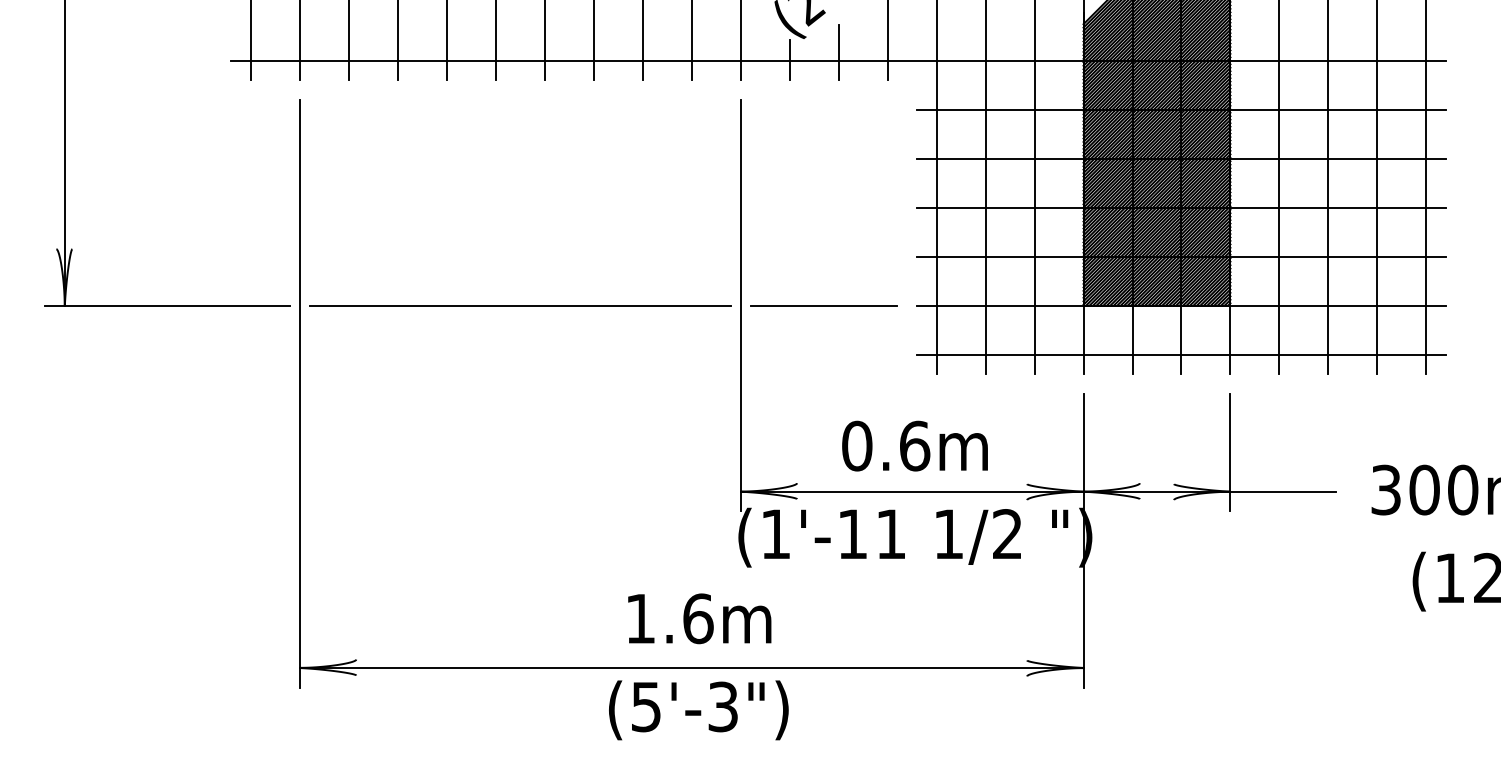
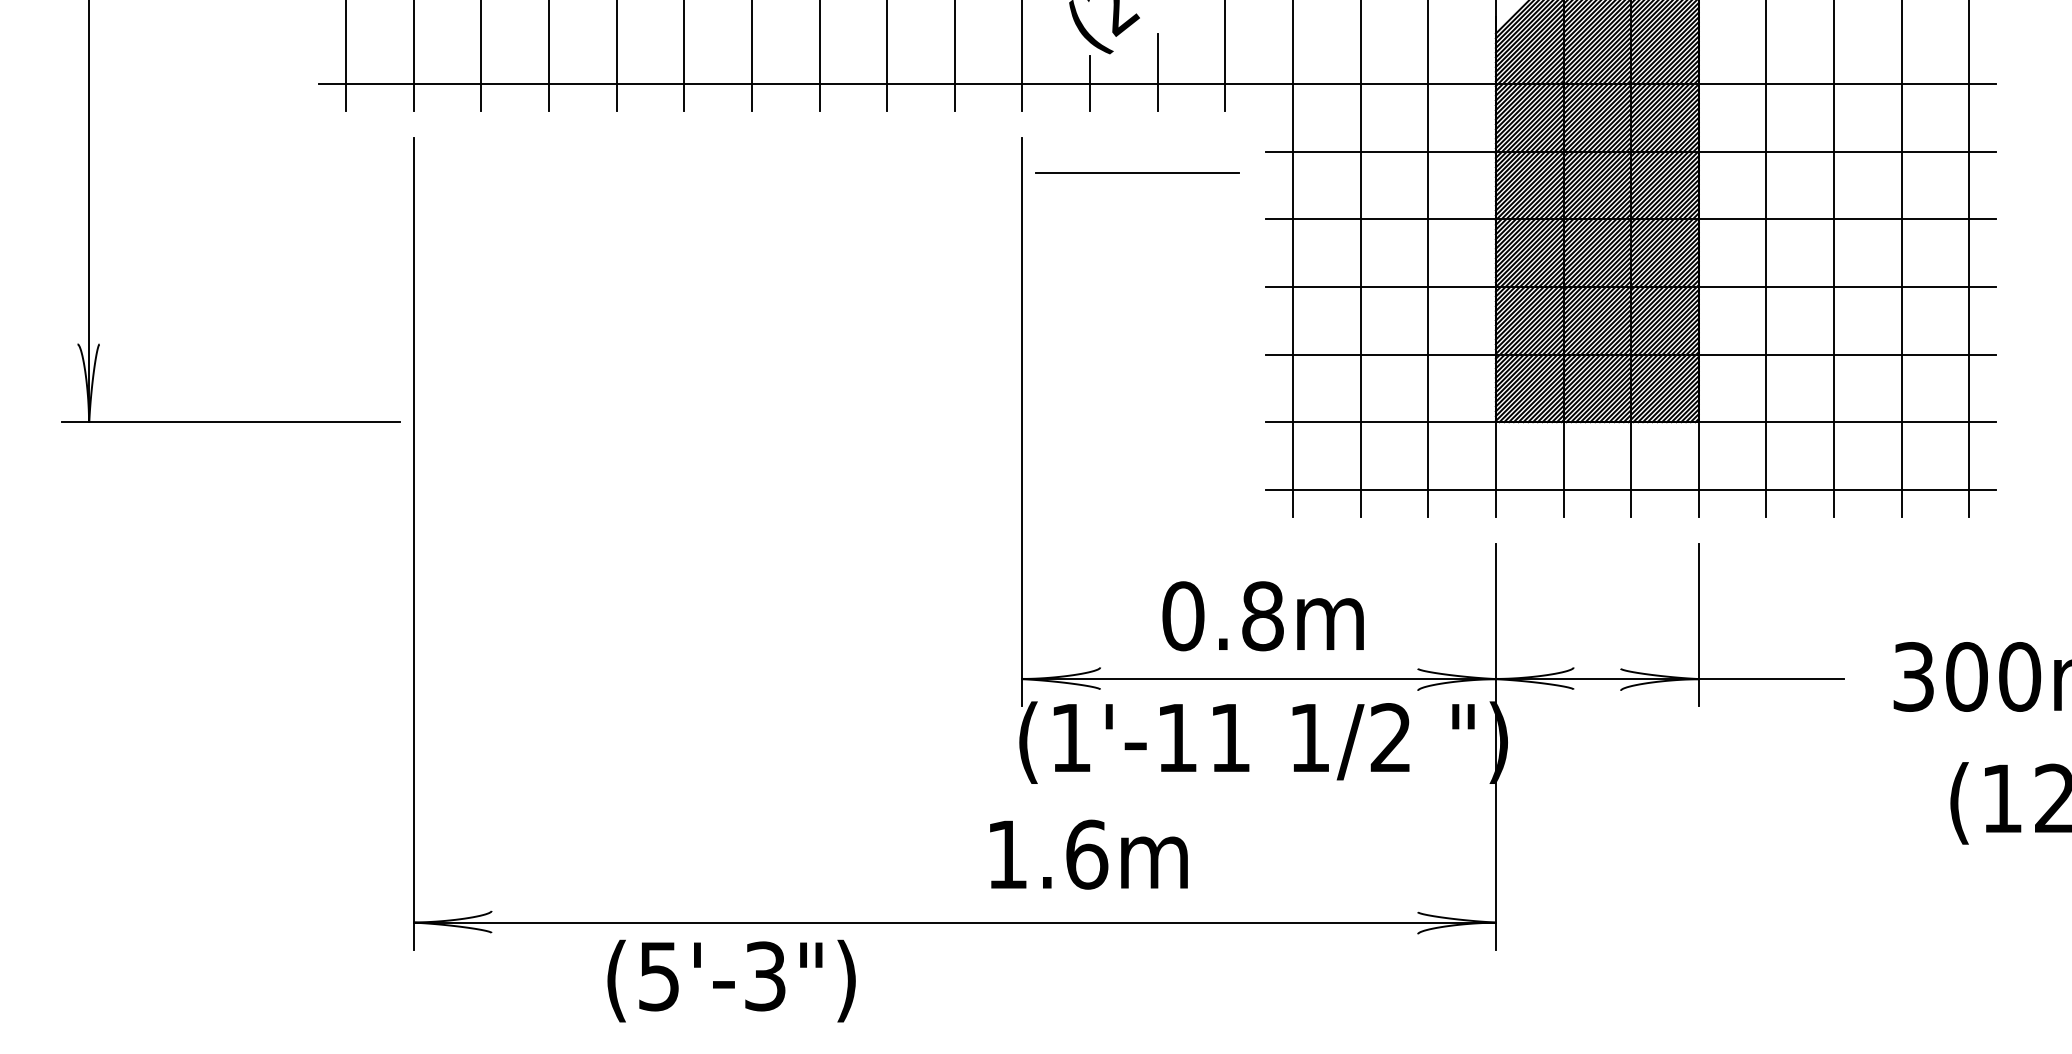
line: (519, 305) -> (717, 421), removed
line: (824, 305) -> (1137, 172), moved
text: (915, 446) -> (1263, 616), 0.6m -> 0.8m
text: (699, 618) -> (1088, 854), moved
text: (698, 709) -> (731, 980), moved

